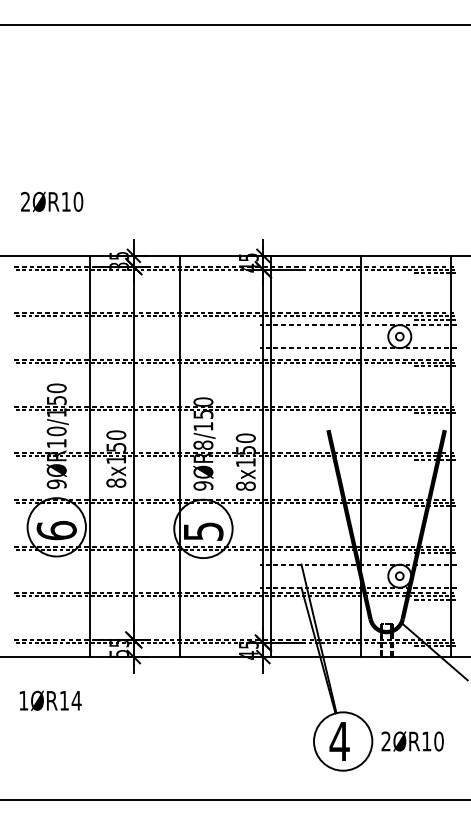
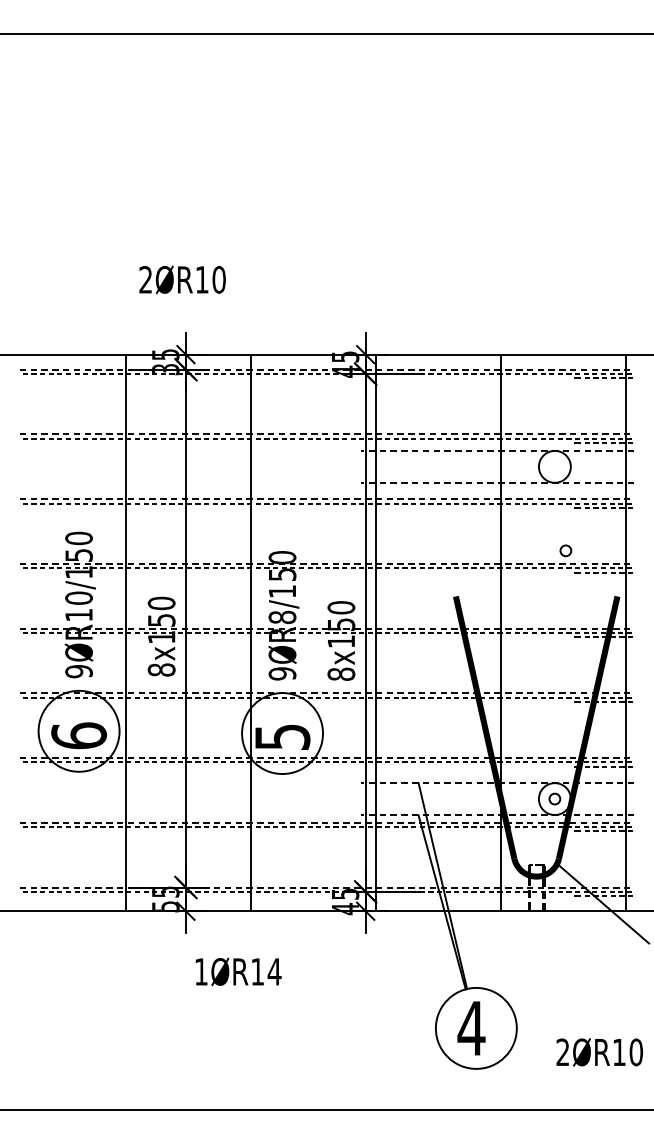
text: (52, 201) -> (182, 279), moved
circle: (399, 336) -> (565, 550), moved
text: (50, 700) -> (238, 971), moved
text: (412, 741) -> (599, 1052), moved

